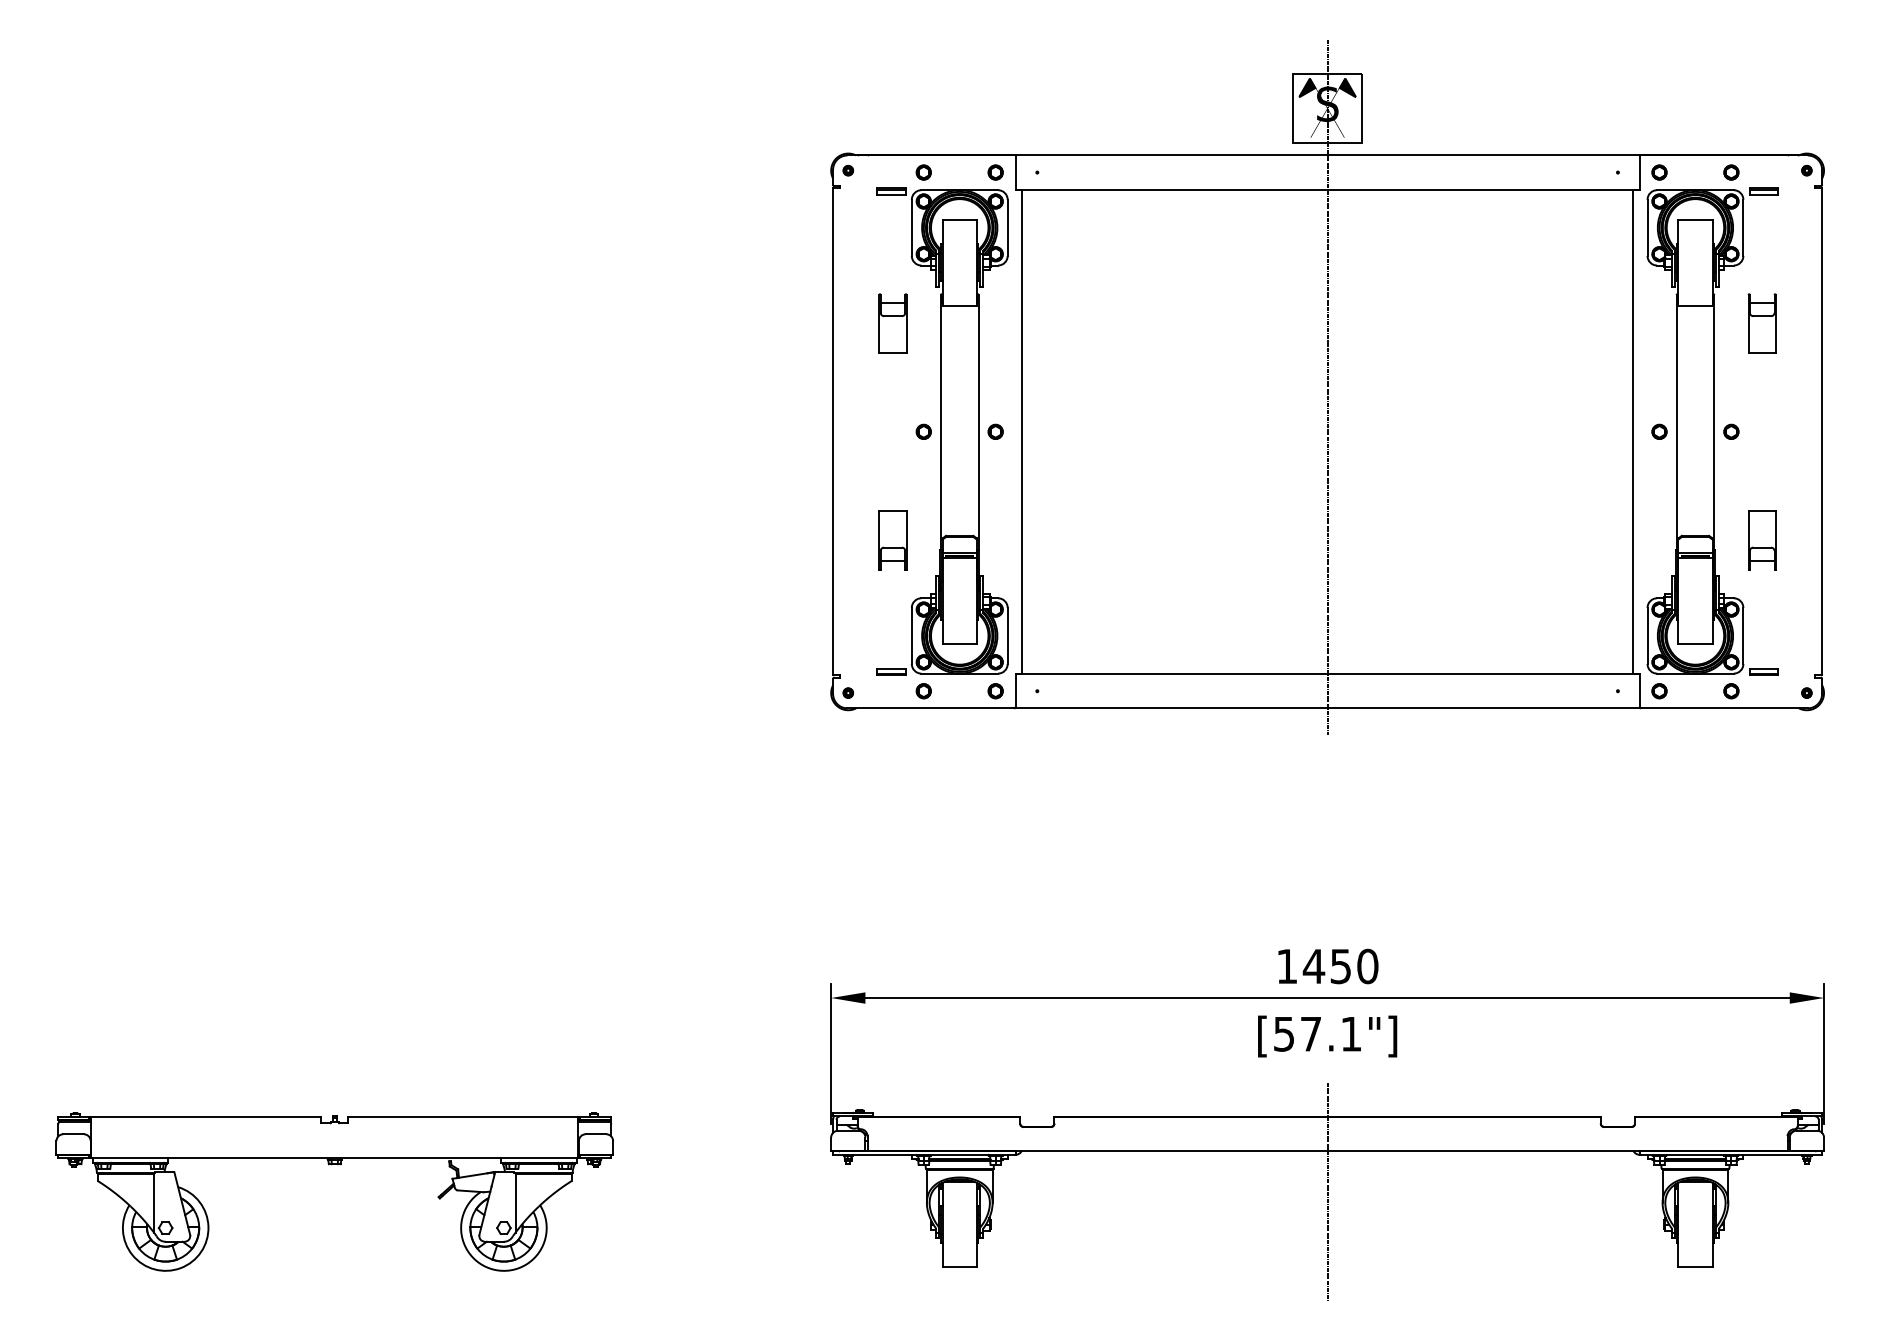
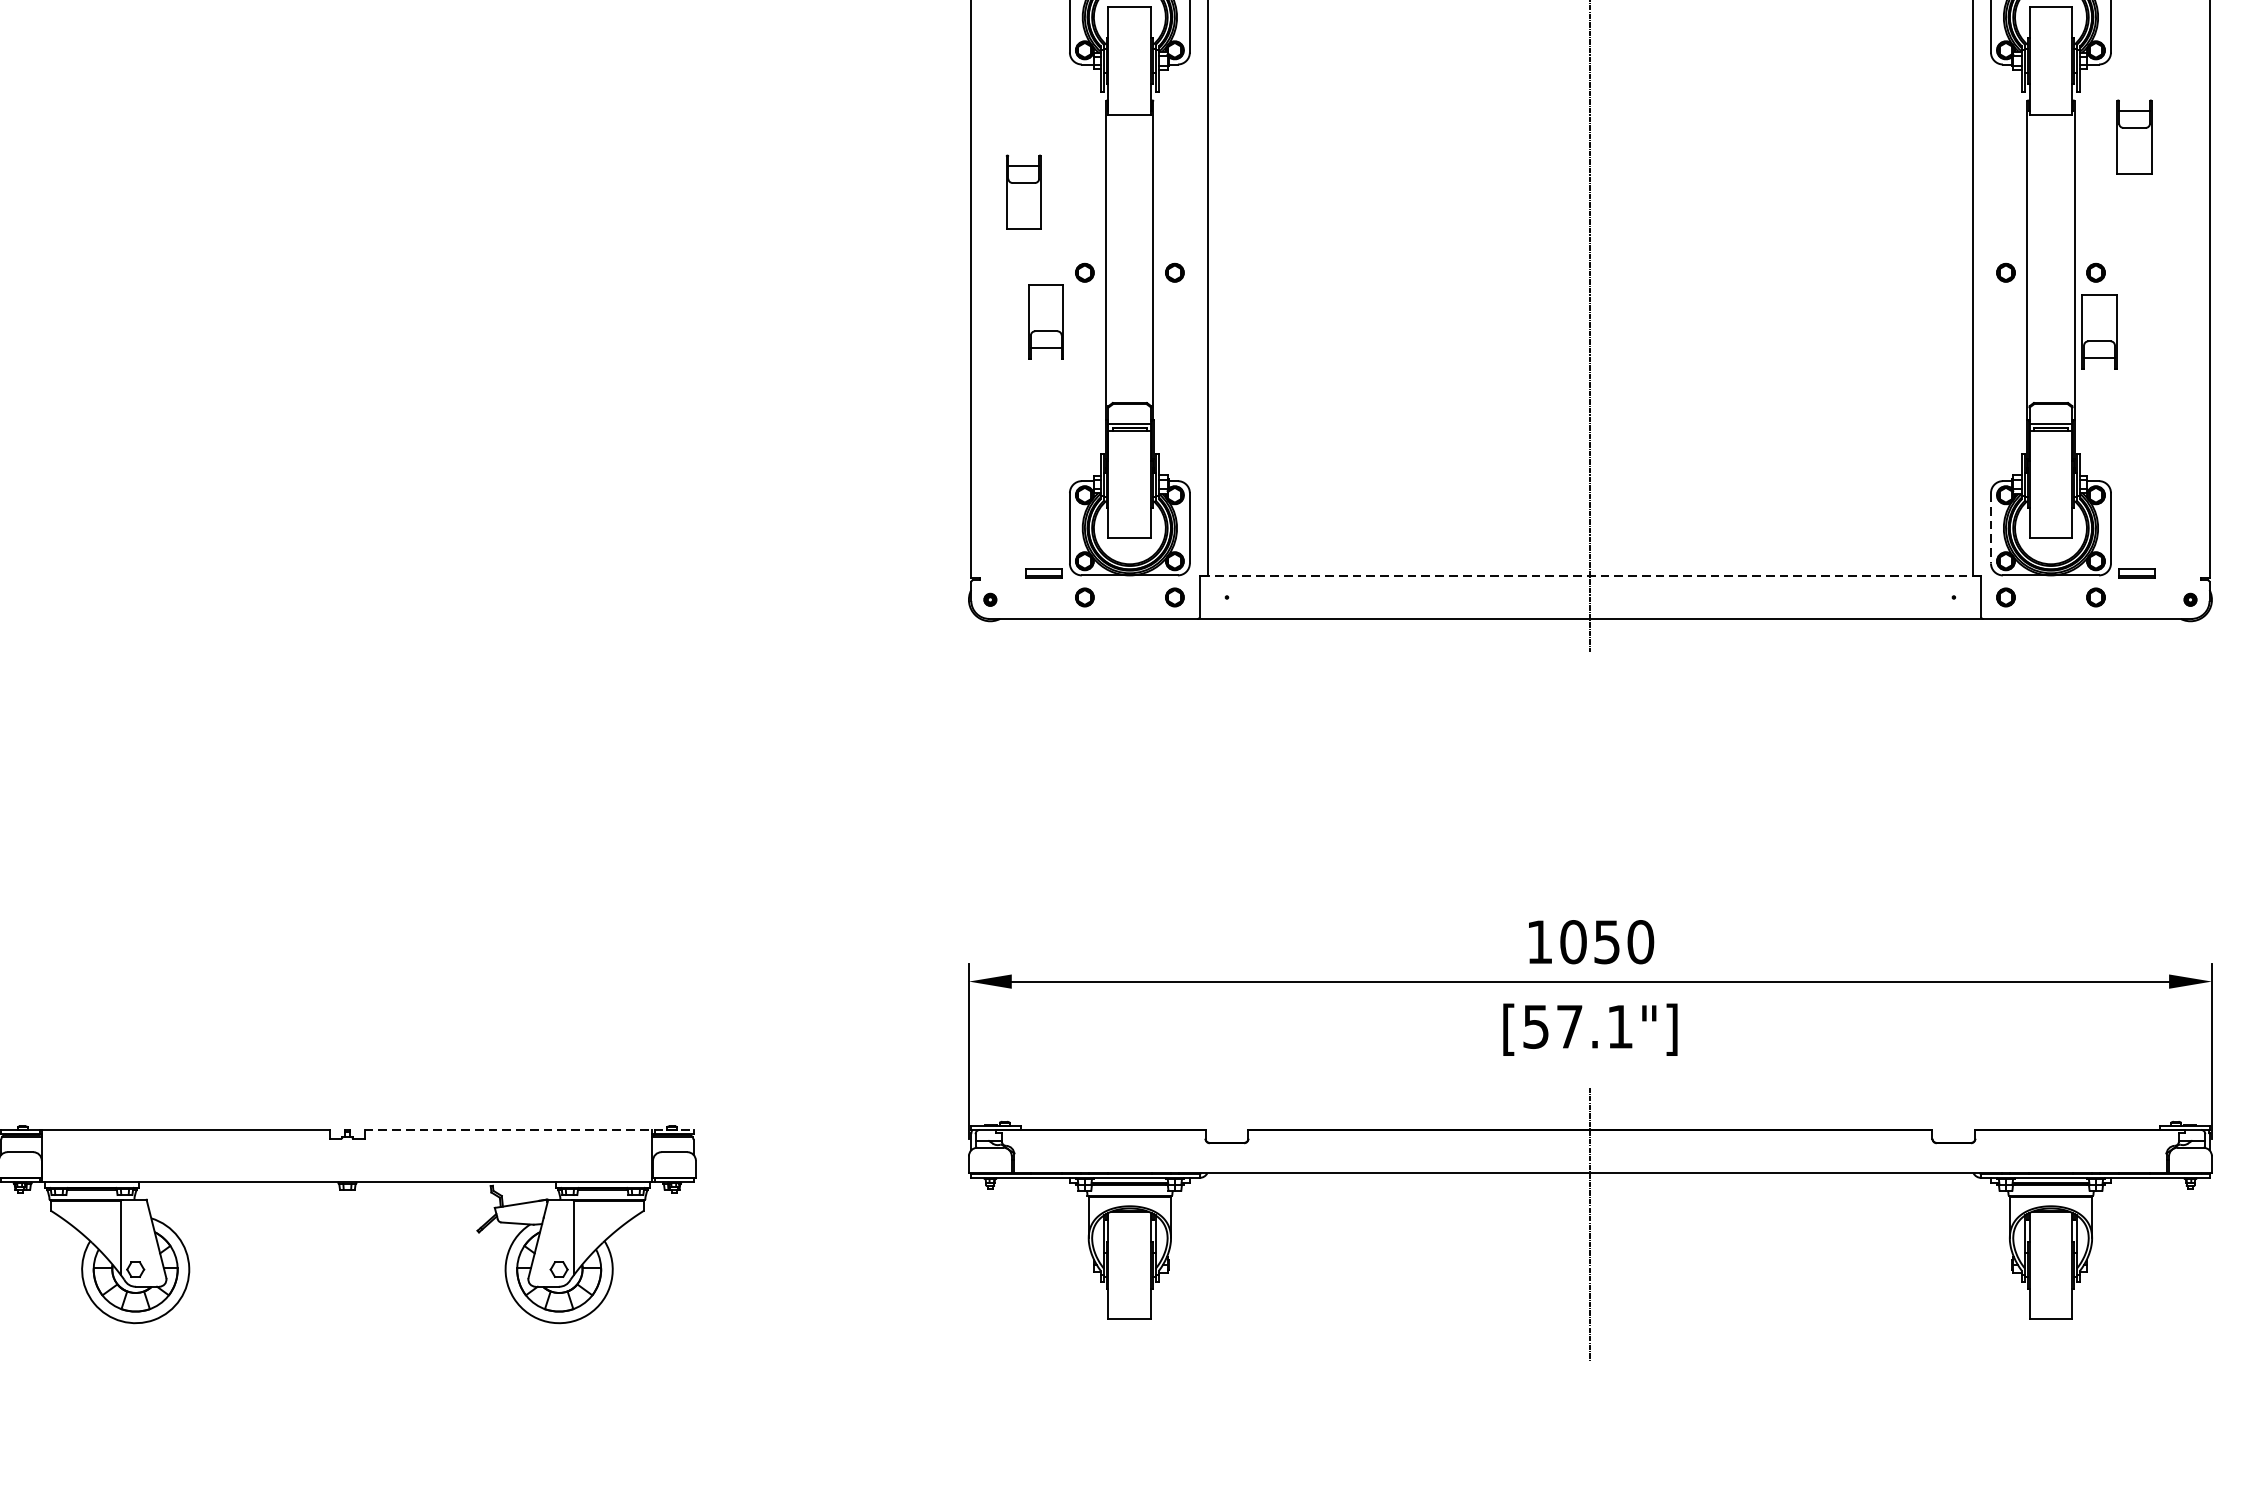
part: (892, 323) -> (1023, 192), moved
part: (892, 540) -> (1045, 322), moved
part: (1762, 540) -> (2099, 332), moved
line: (1647, 636) -> (1990, 528), solid -> dashed
line: (1327, 674) -> (1590, 576), solid -> dashed
text: (1313, 966) -> (1572, 942), 1450 -> 1050
line: (480, 1116) -> (529, 1129), solid -> dashed

